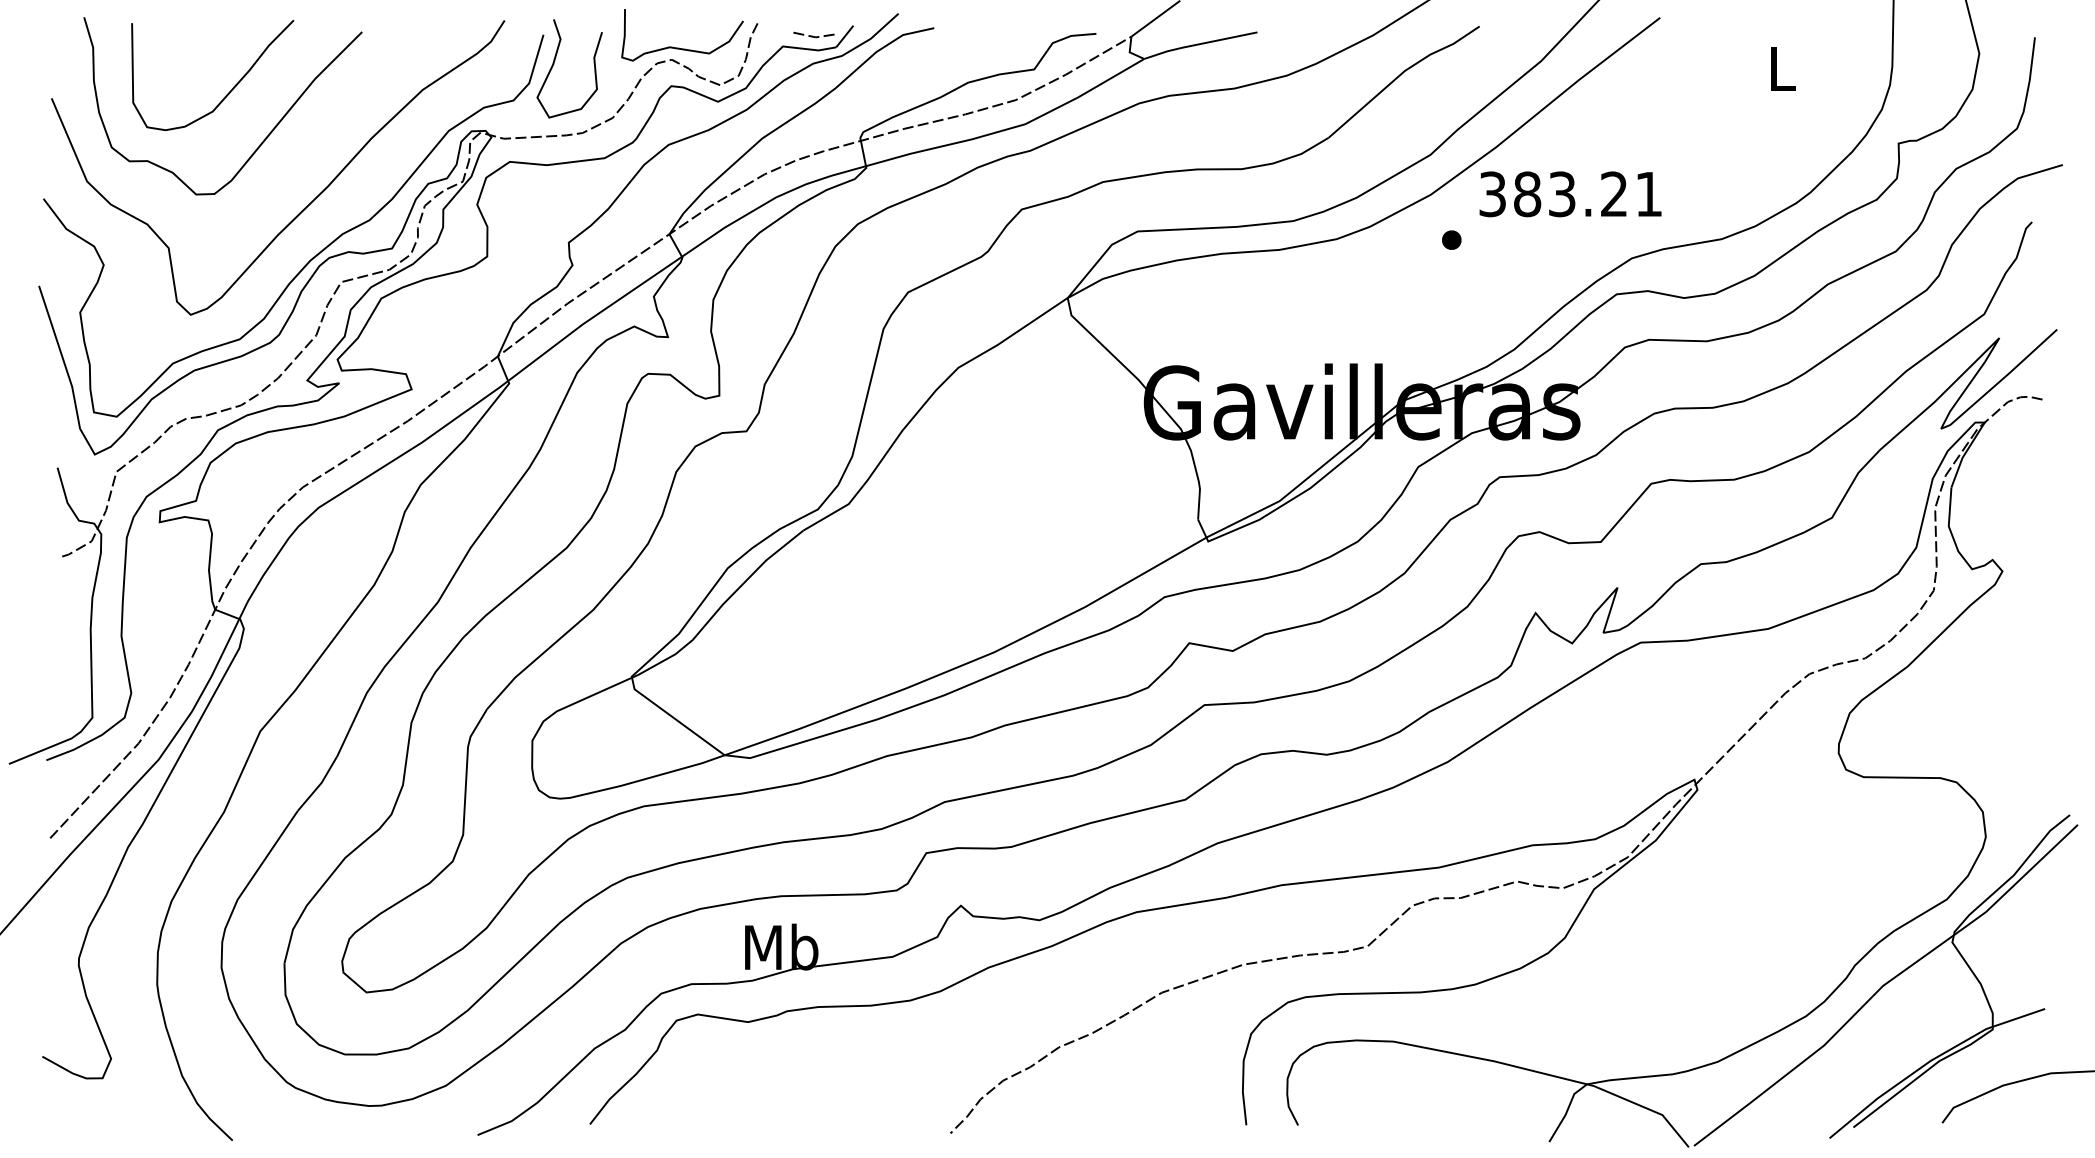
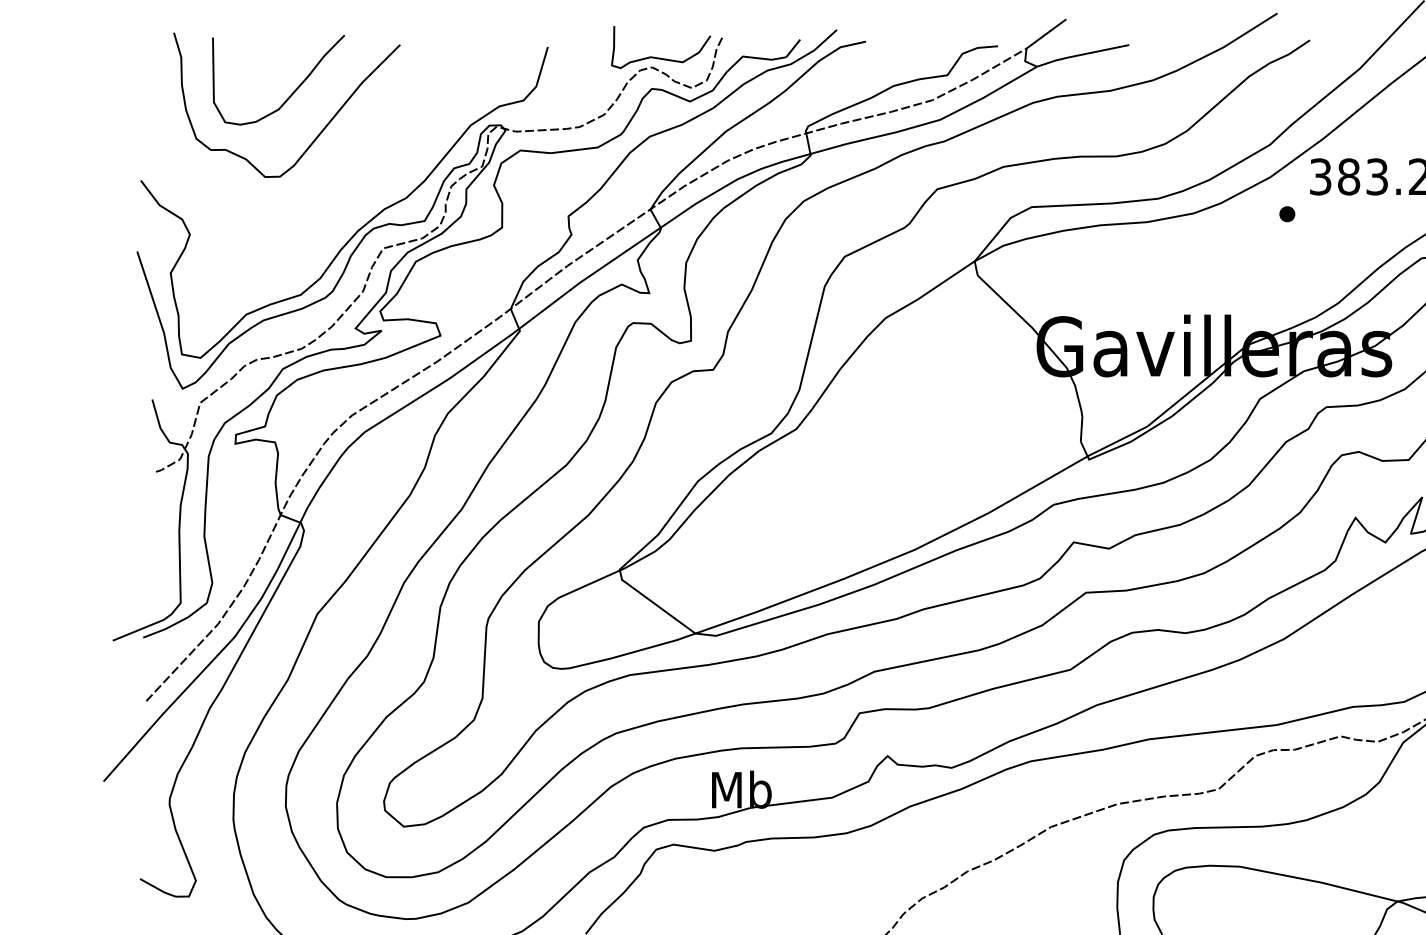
line: (812, 35) -> (766, 47), removed
curve: (554, 64) -> (556, 71), removed
curve: (312, 200) -> (359, 181), removed

